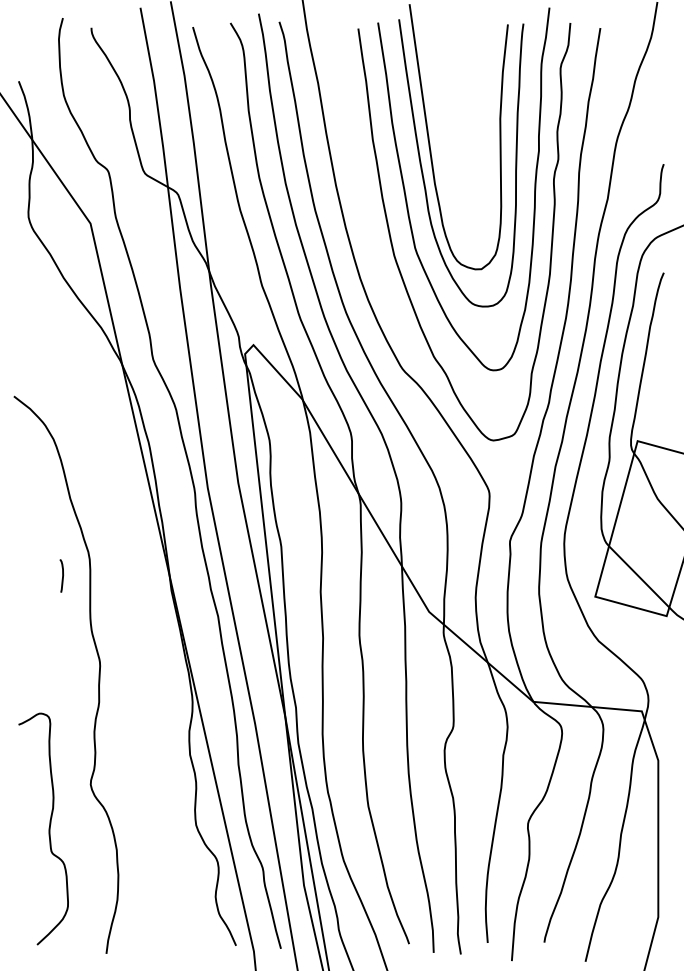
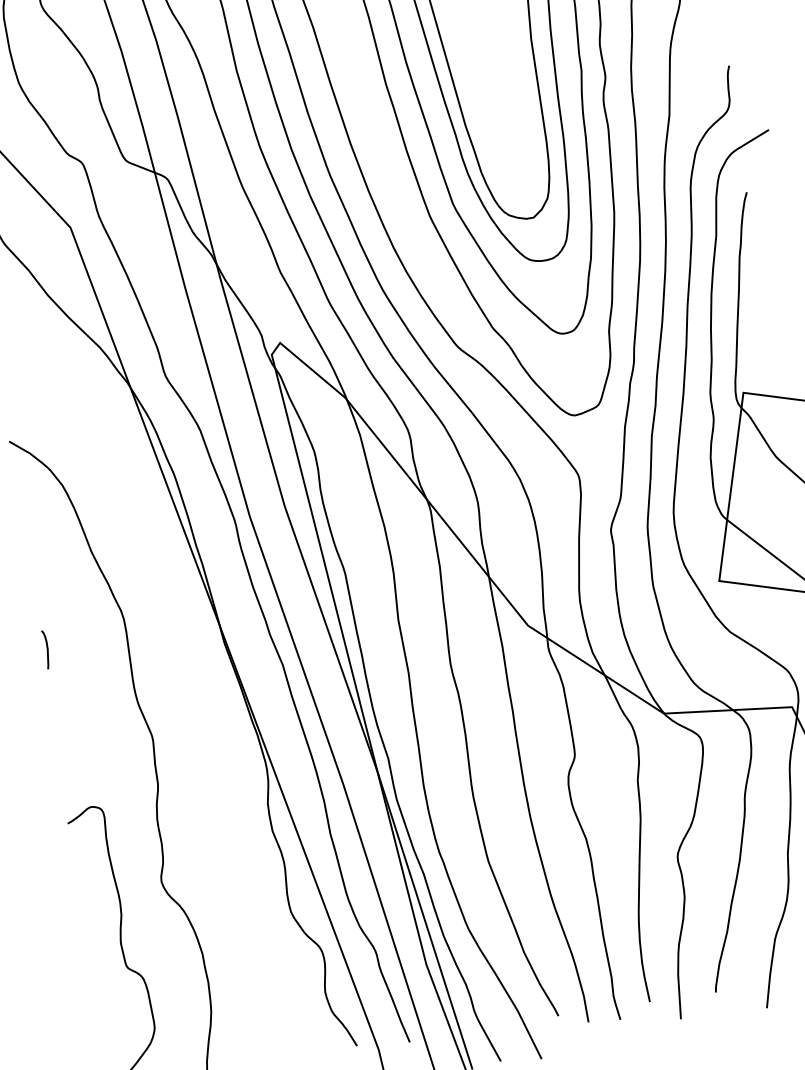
curve: (62, 575) -> (46, 649), moved

